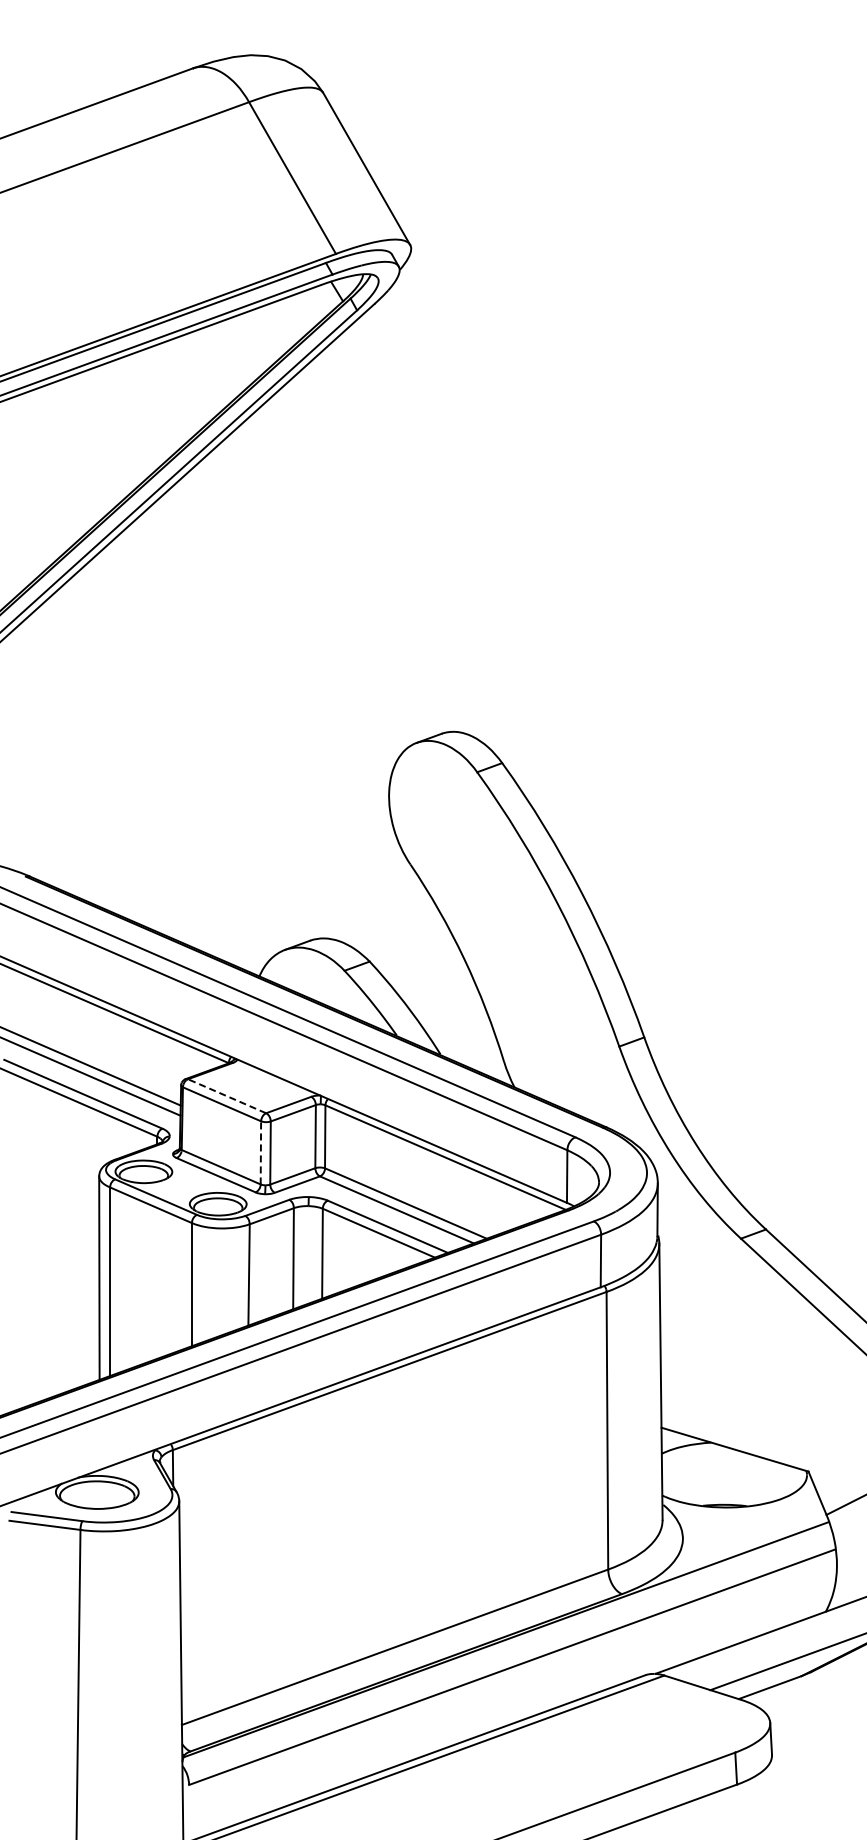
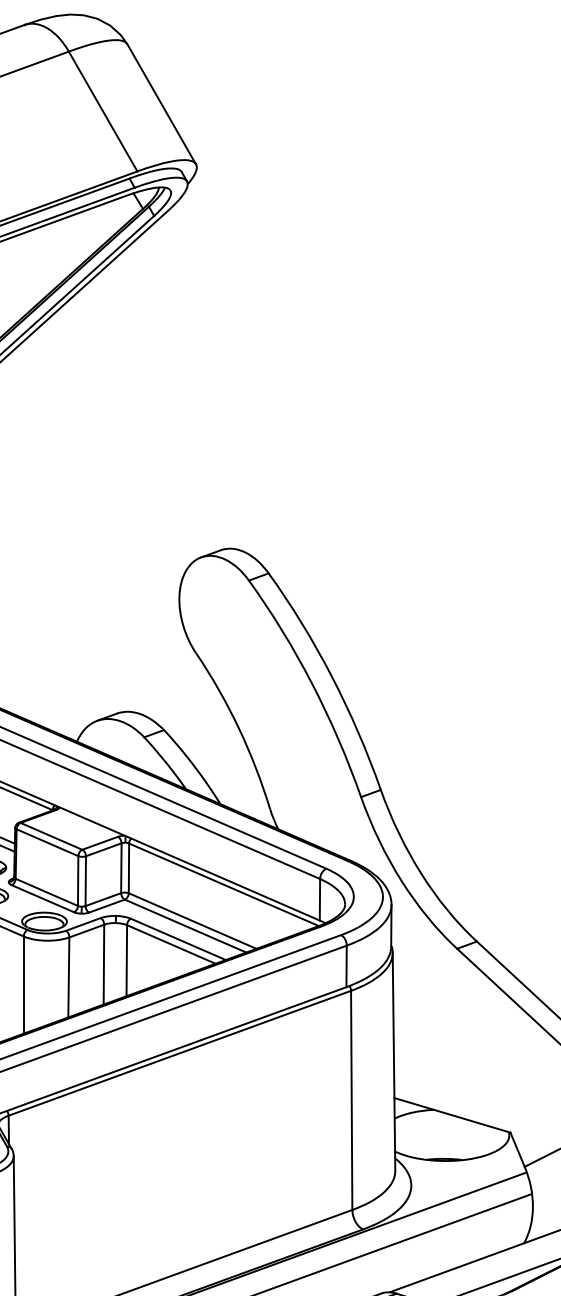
line: (227, 1096) -> (51, 836), dashed -> solid
line: (260, 1152) -> (77, 880), dashed -> solid

